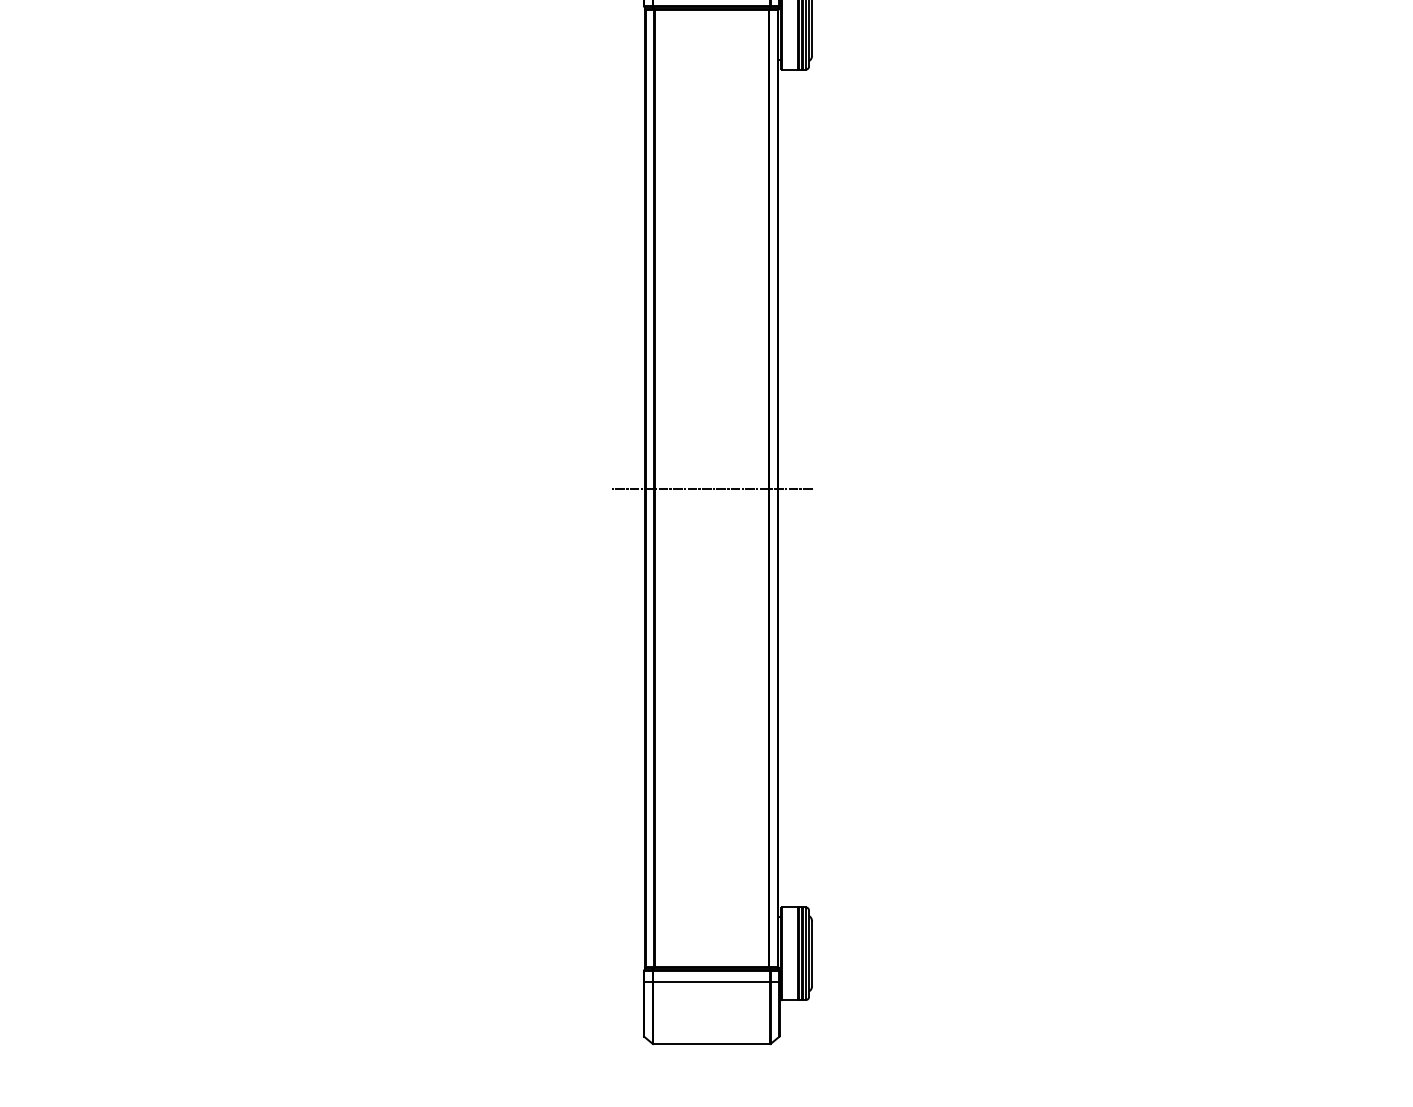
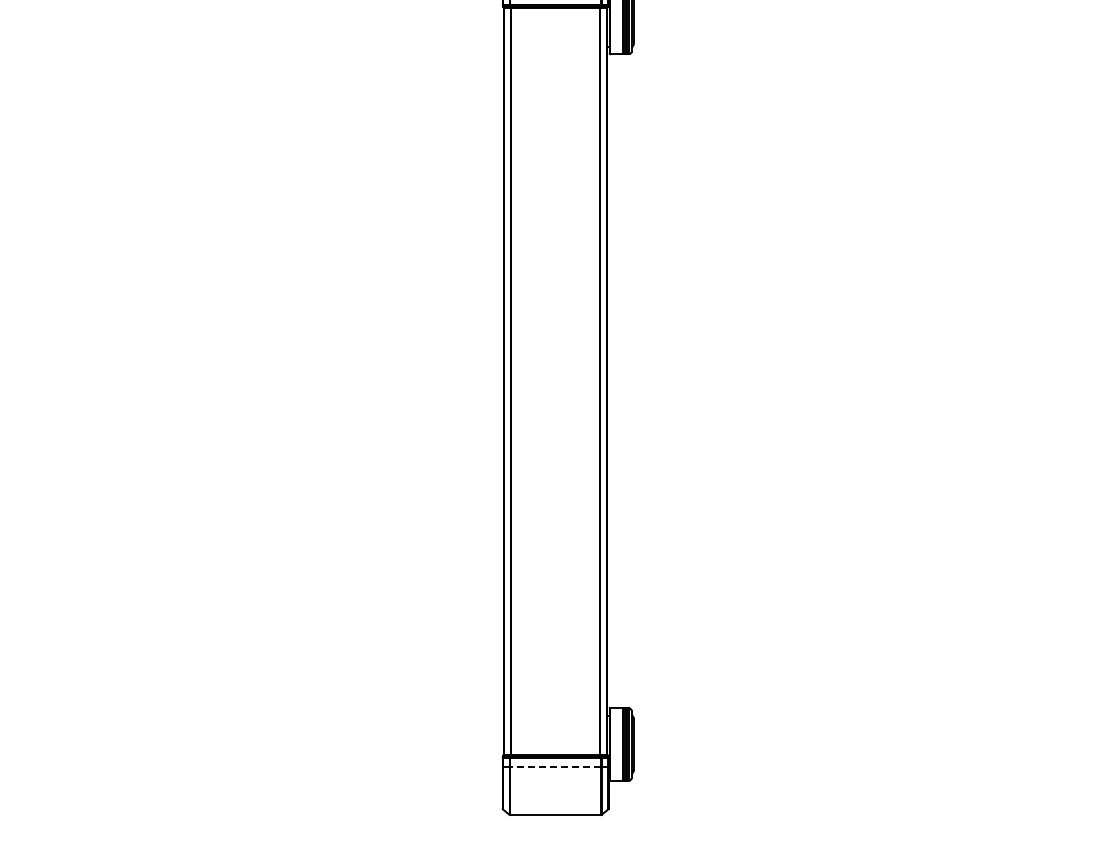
line: (711, 488) -> (555, 381), removed
line: (711, 981) -> (555, 766), solid -> dashed

